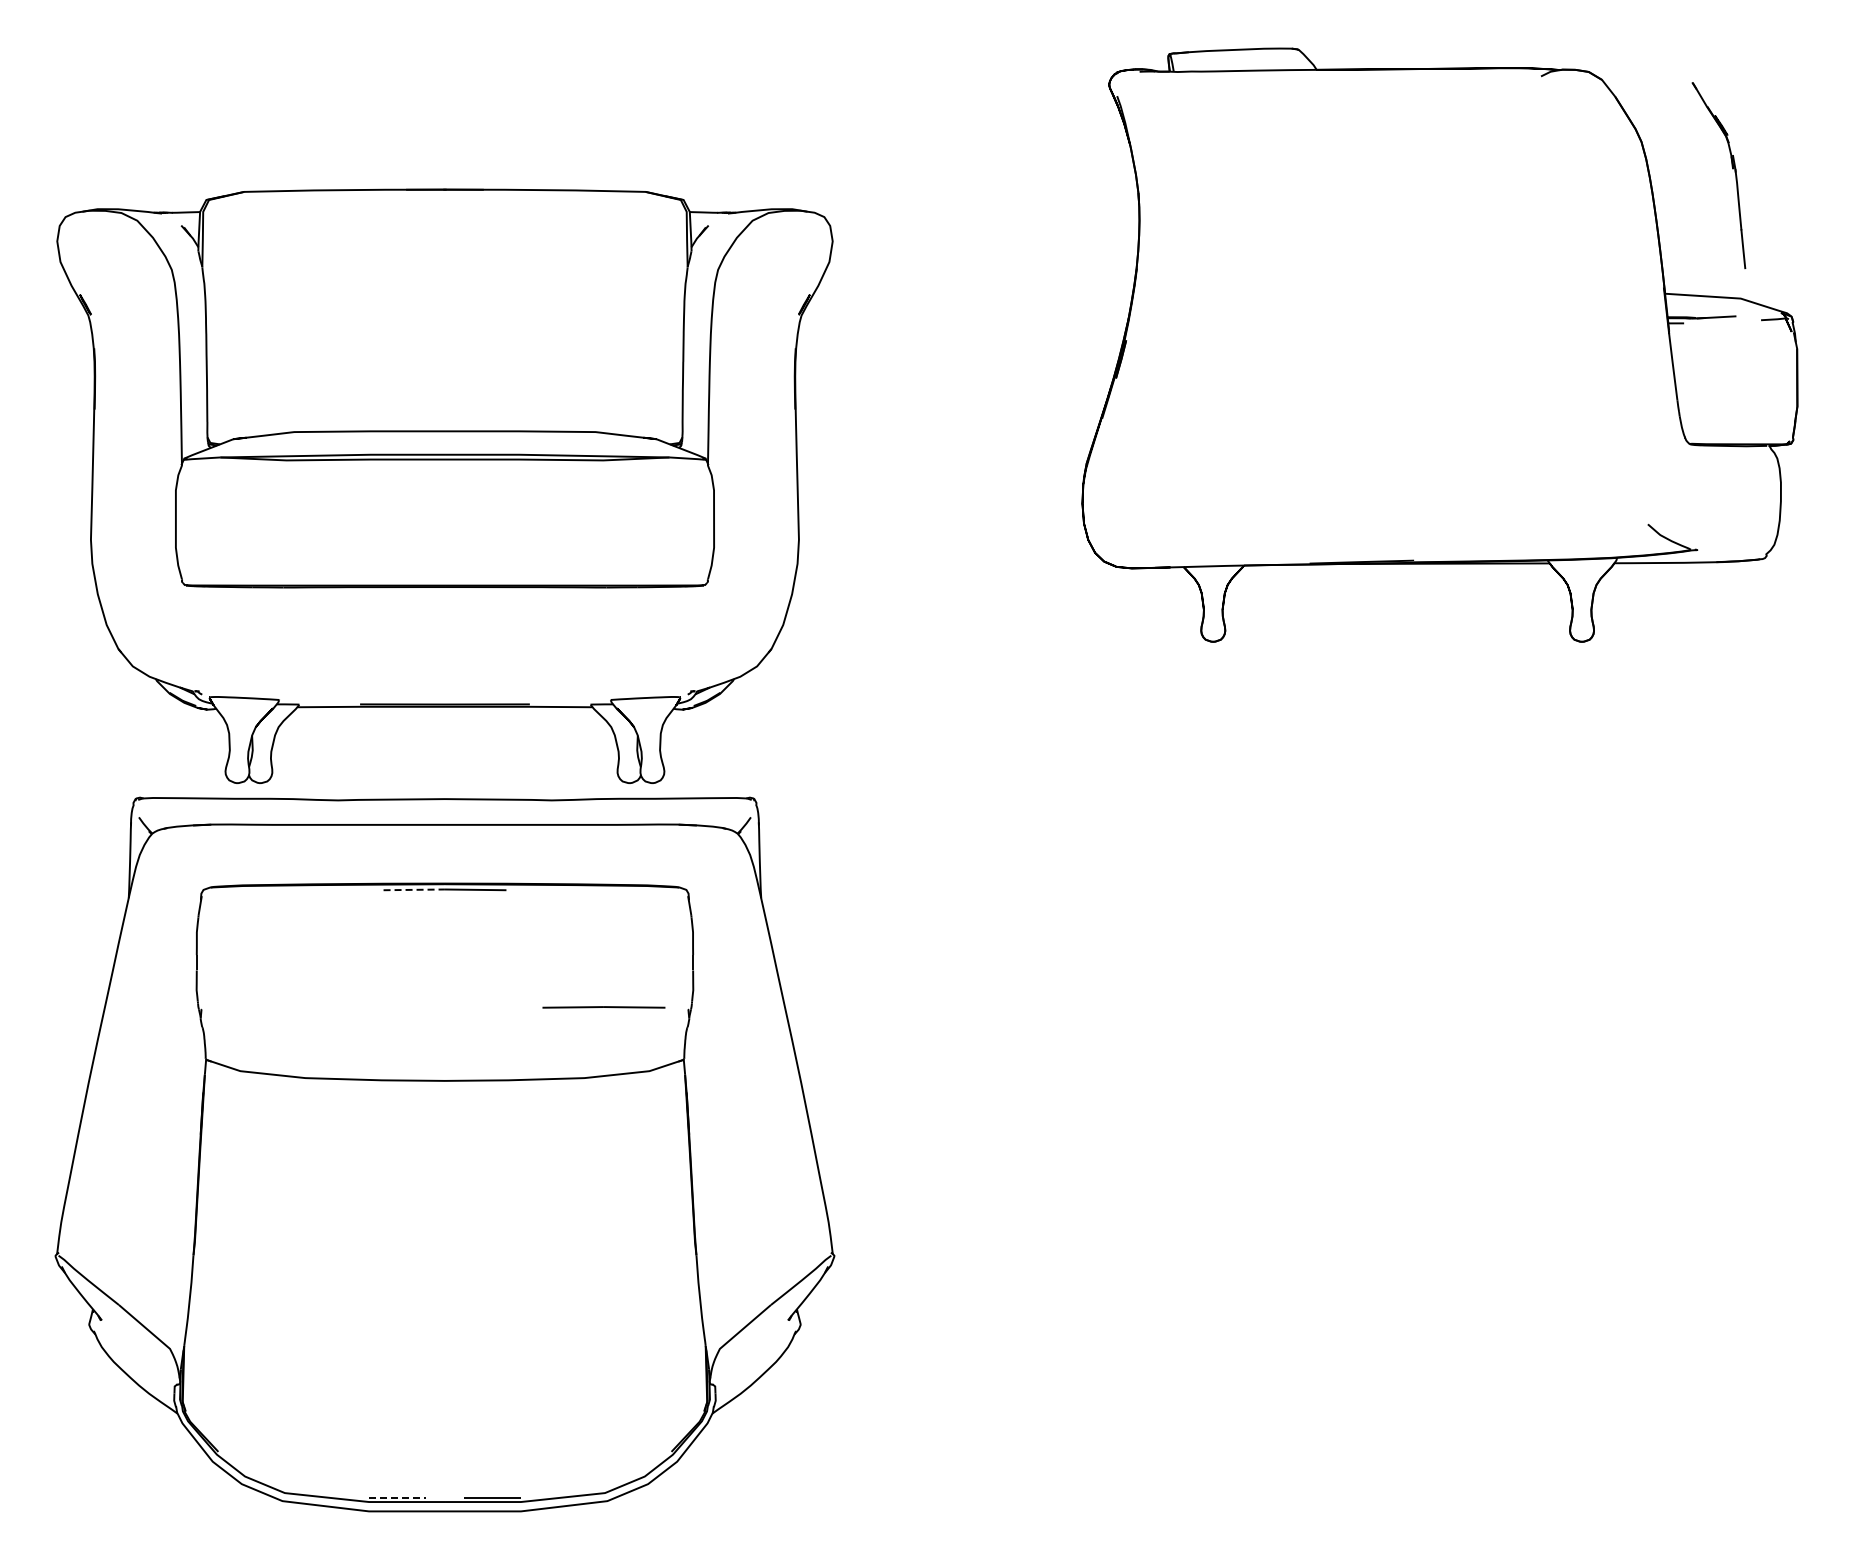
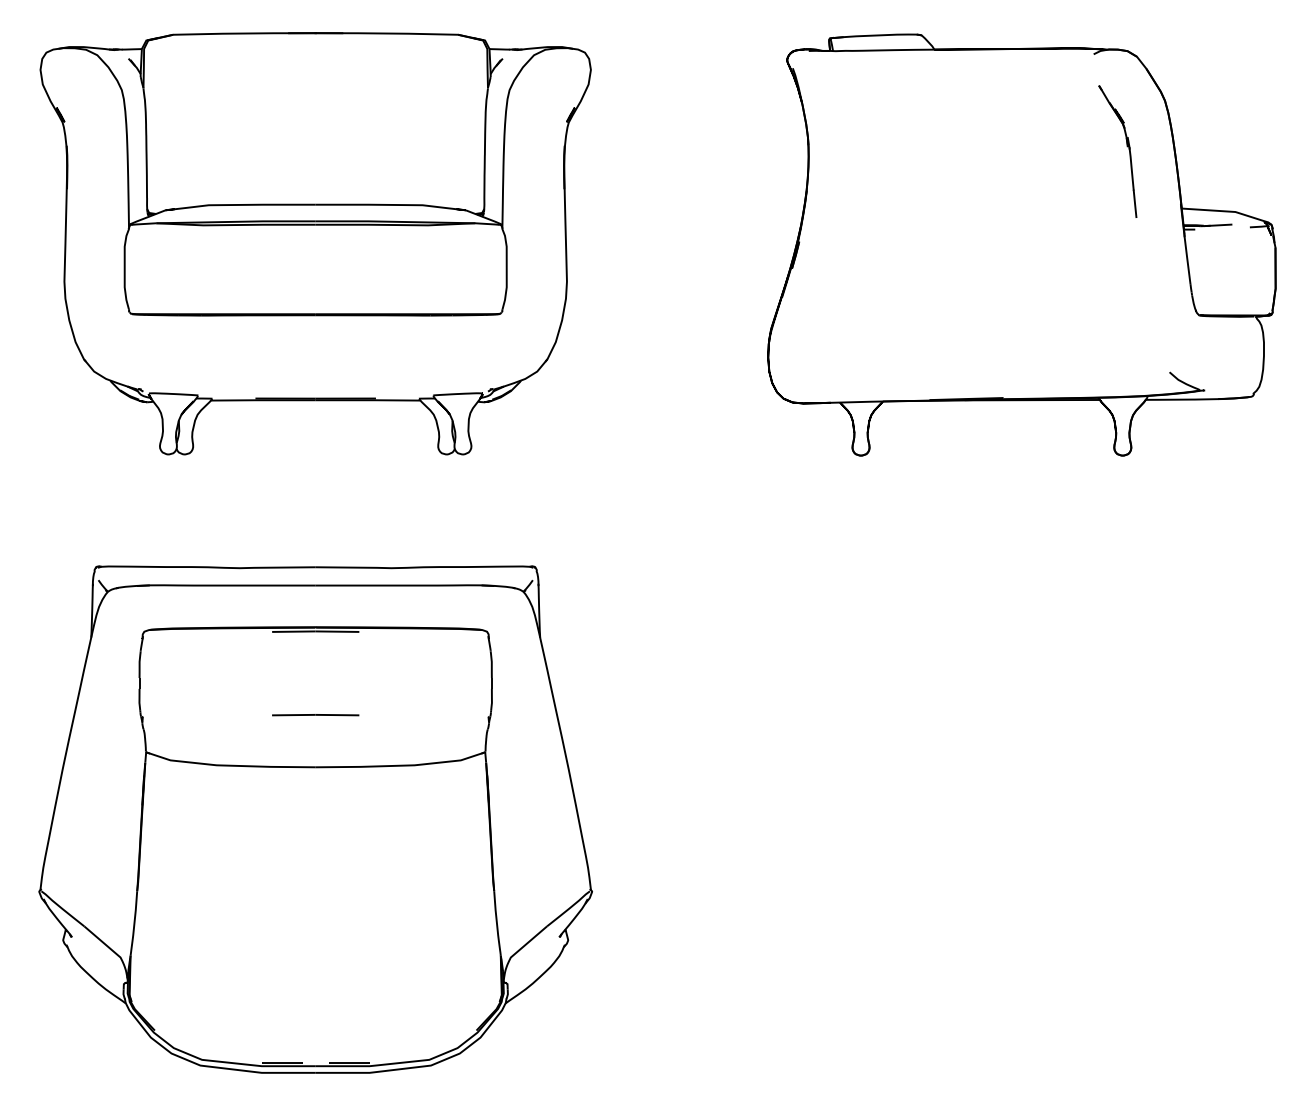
part: (1732, 169) -> (1127, 147), moved
part: (444, 485) -> (315, 243), moved
line: (414, 889) -> (294, 631), dashed -> solid
line: (603, 1007) -> (315, 715), moved
line: (397, 1497) -> (282, 1062), dashed -> solid

